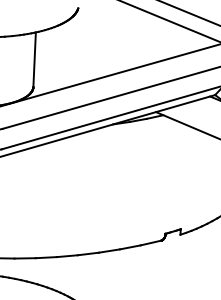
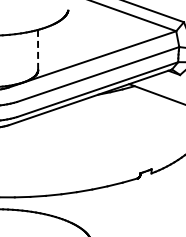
line: (35, 60) -> (38, 50), solid -> dashed

